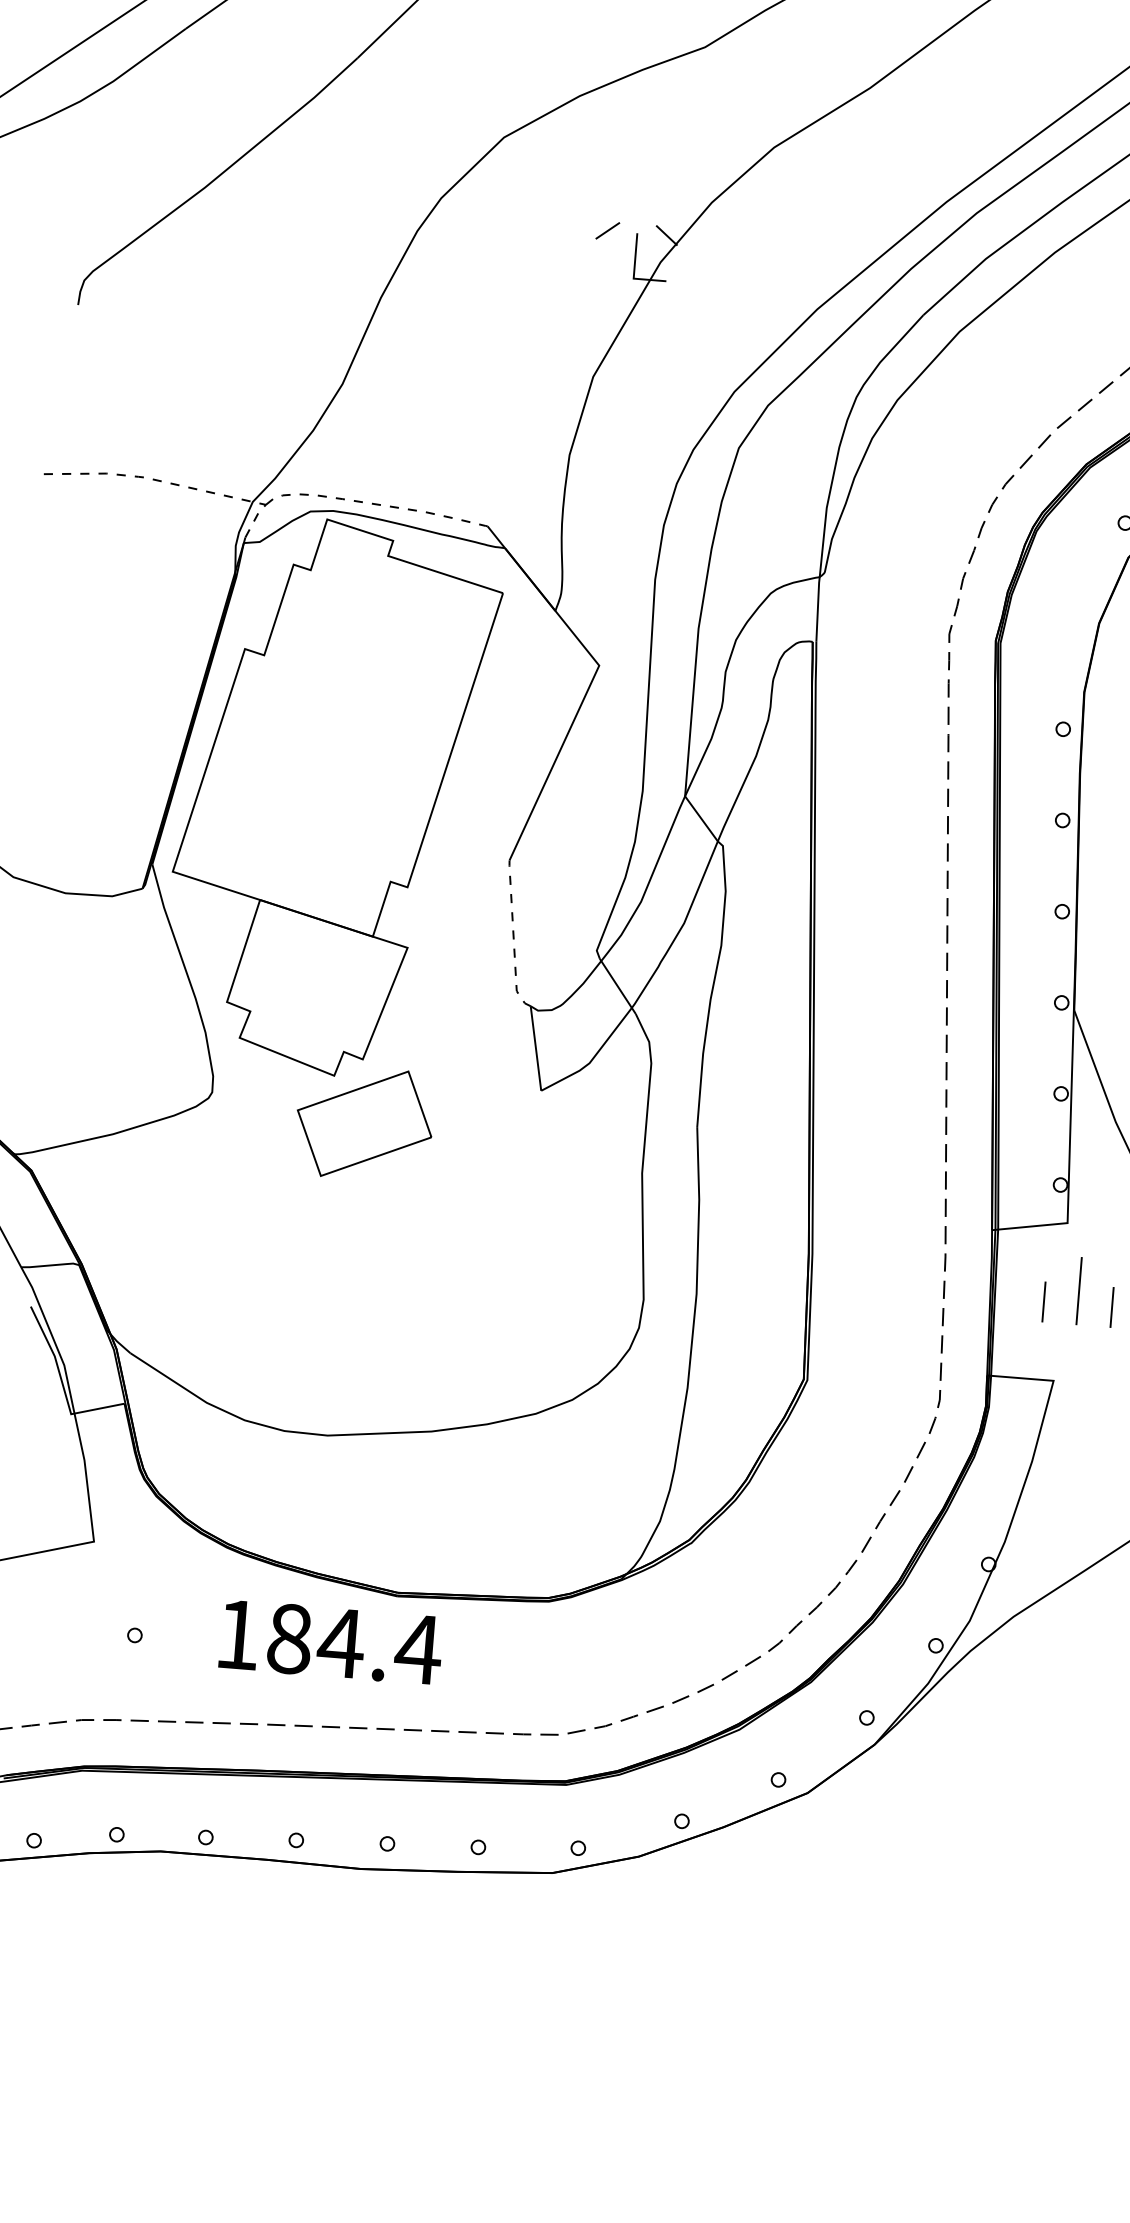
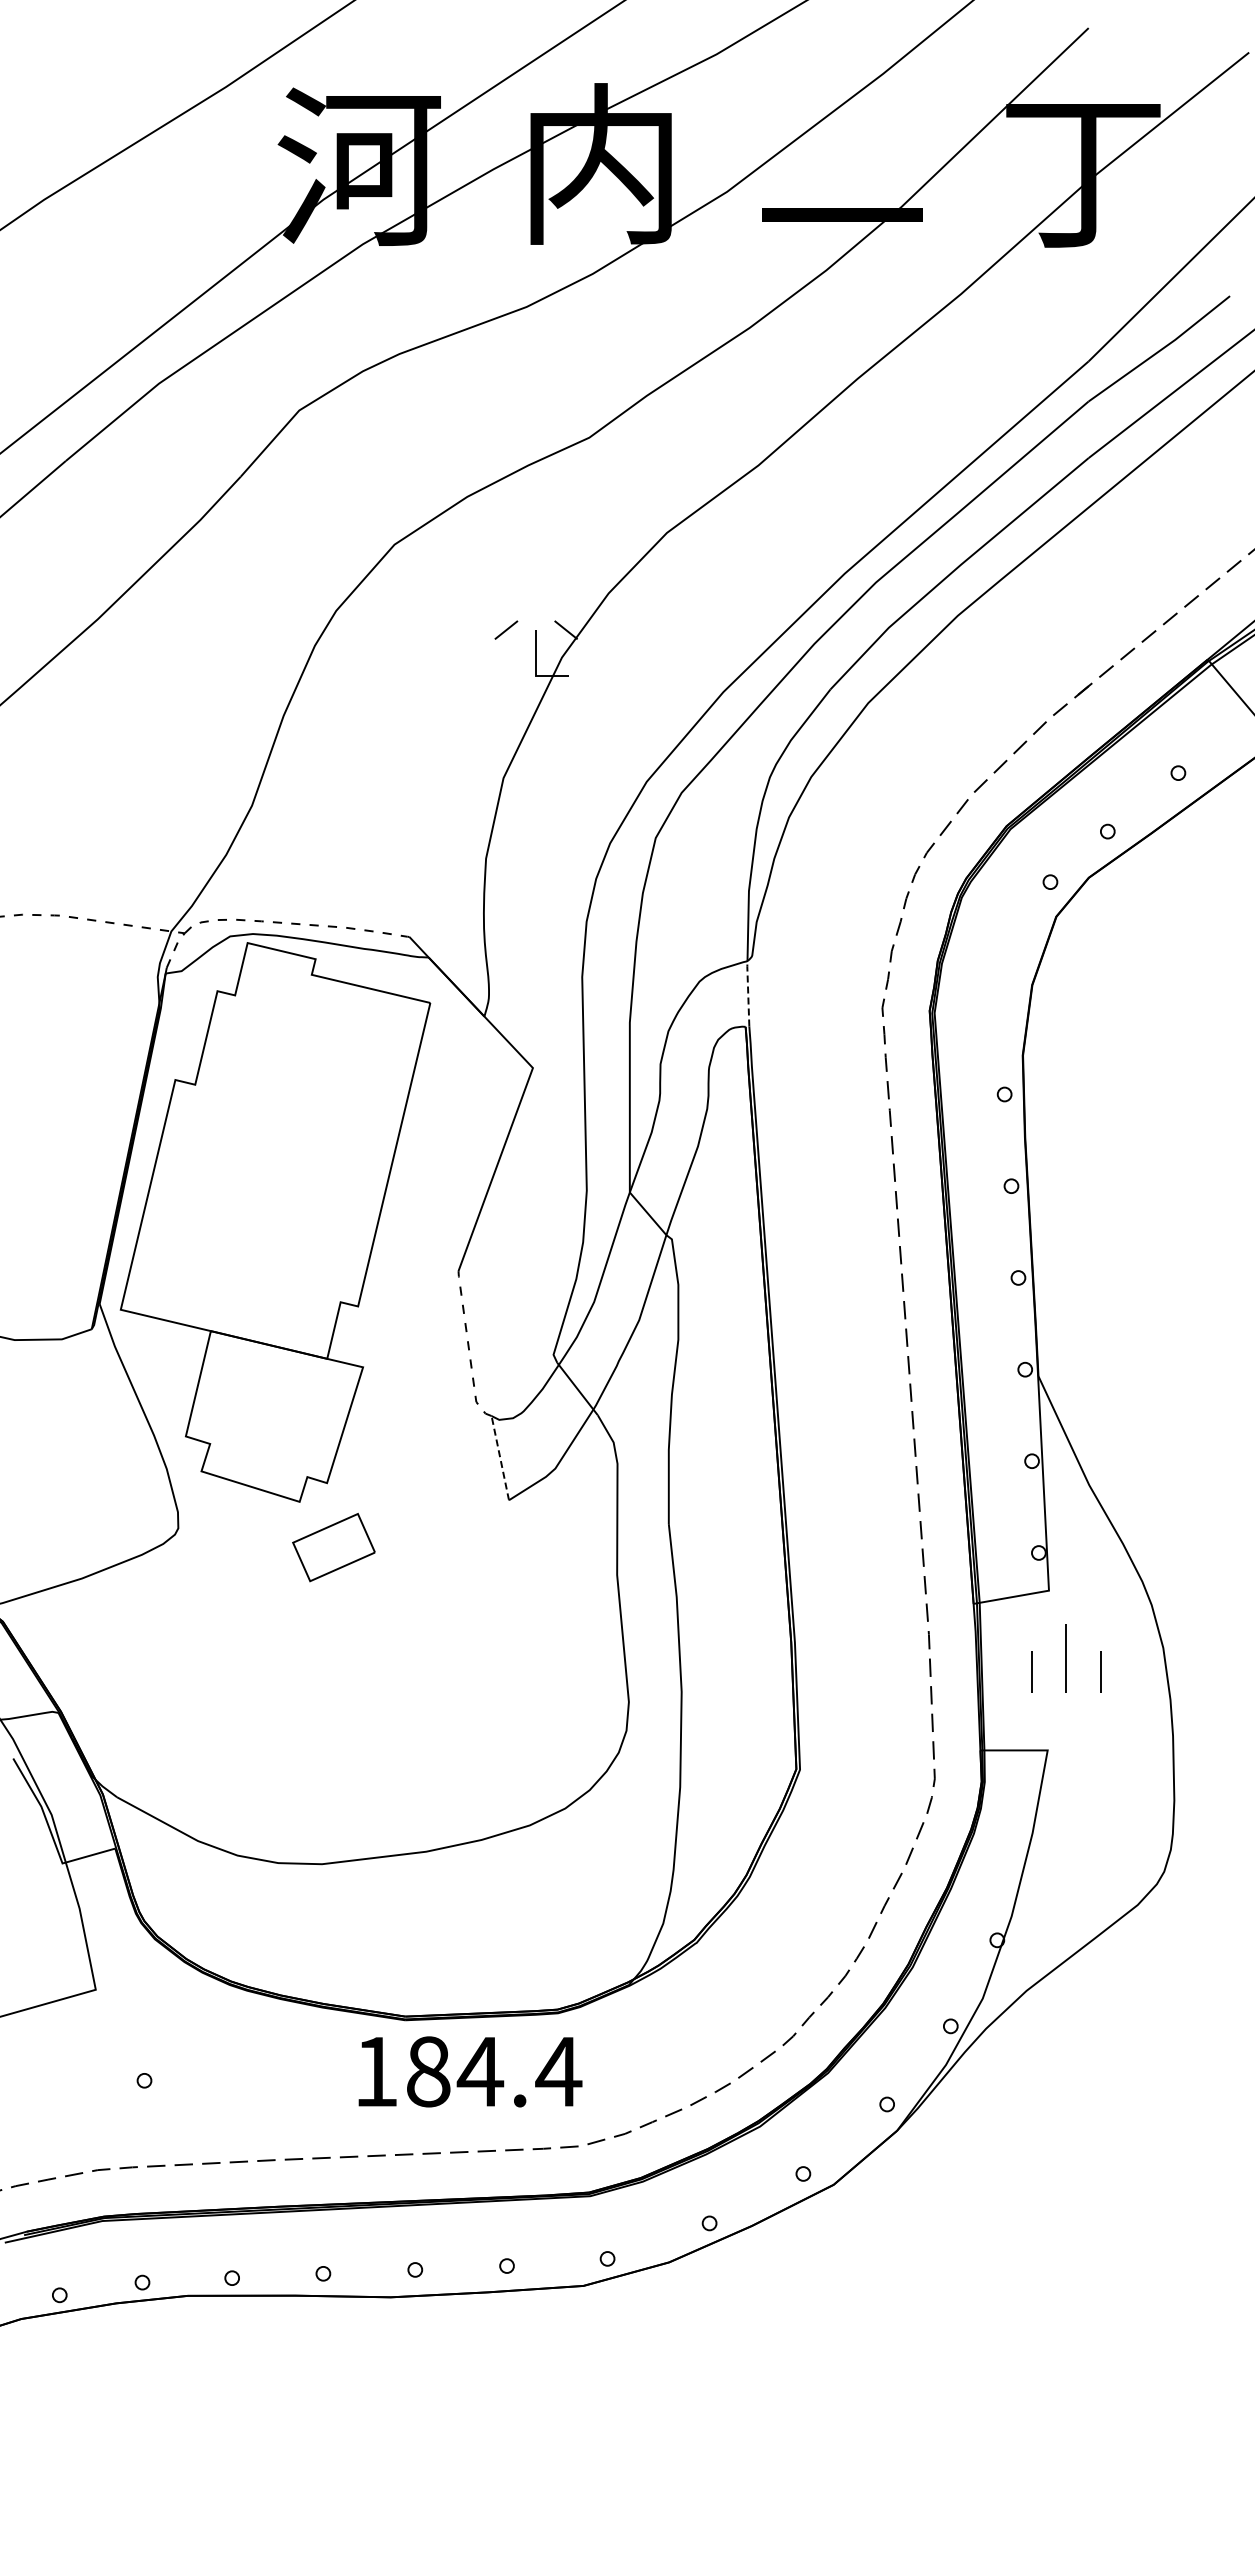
line: (818, 608) -> (748, 992), solid -> dashed
line: (536, 1048) -> (500, 1458), solid -> dashed
part: (364, 1123) -> (333, 1547), size x0.6
text: (331, 1642) -> (470, 2071), moved

